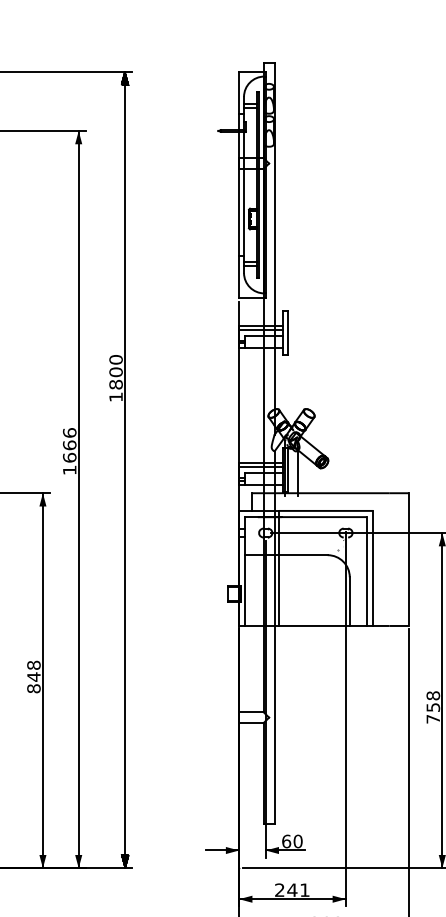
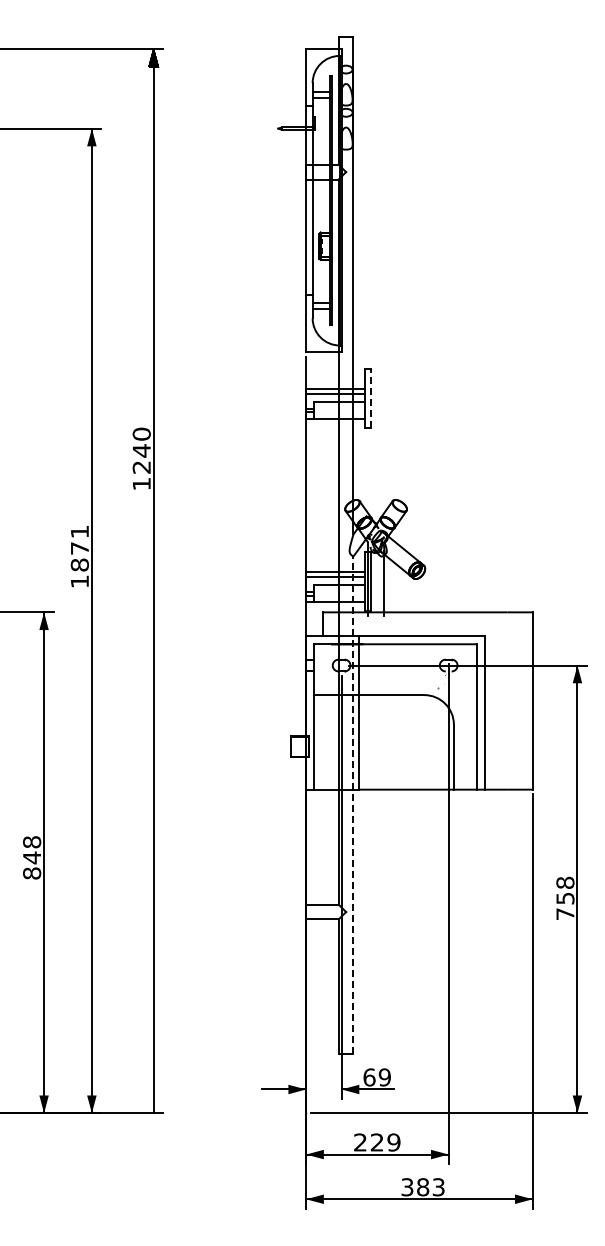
line: (288, 333) -> (371, 398), solid -> dashed
text: (115, 378) -> (141, 458), 1800 -> 1240
text: (69, 445) -> (79, 548), 1666 -> 1871
line: (274, 637) -> (353, 805), solid -> dashed
text: (297, 841) -> (384, 1077), 60 -> 69
hatch: (124, 861) -> (153, 1104), removed
text: (298, 890) -> (385, 1142), 241 -> 229

